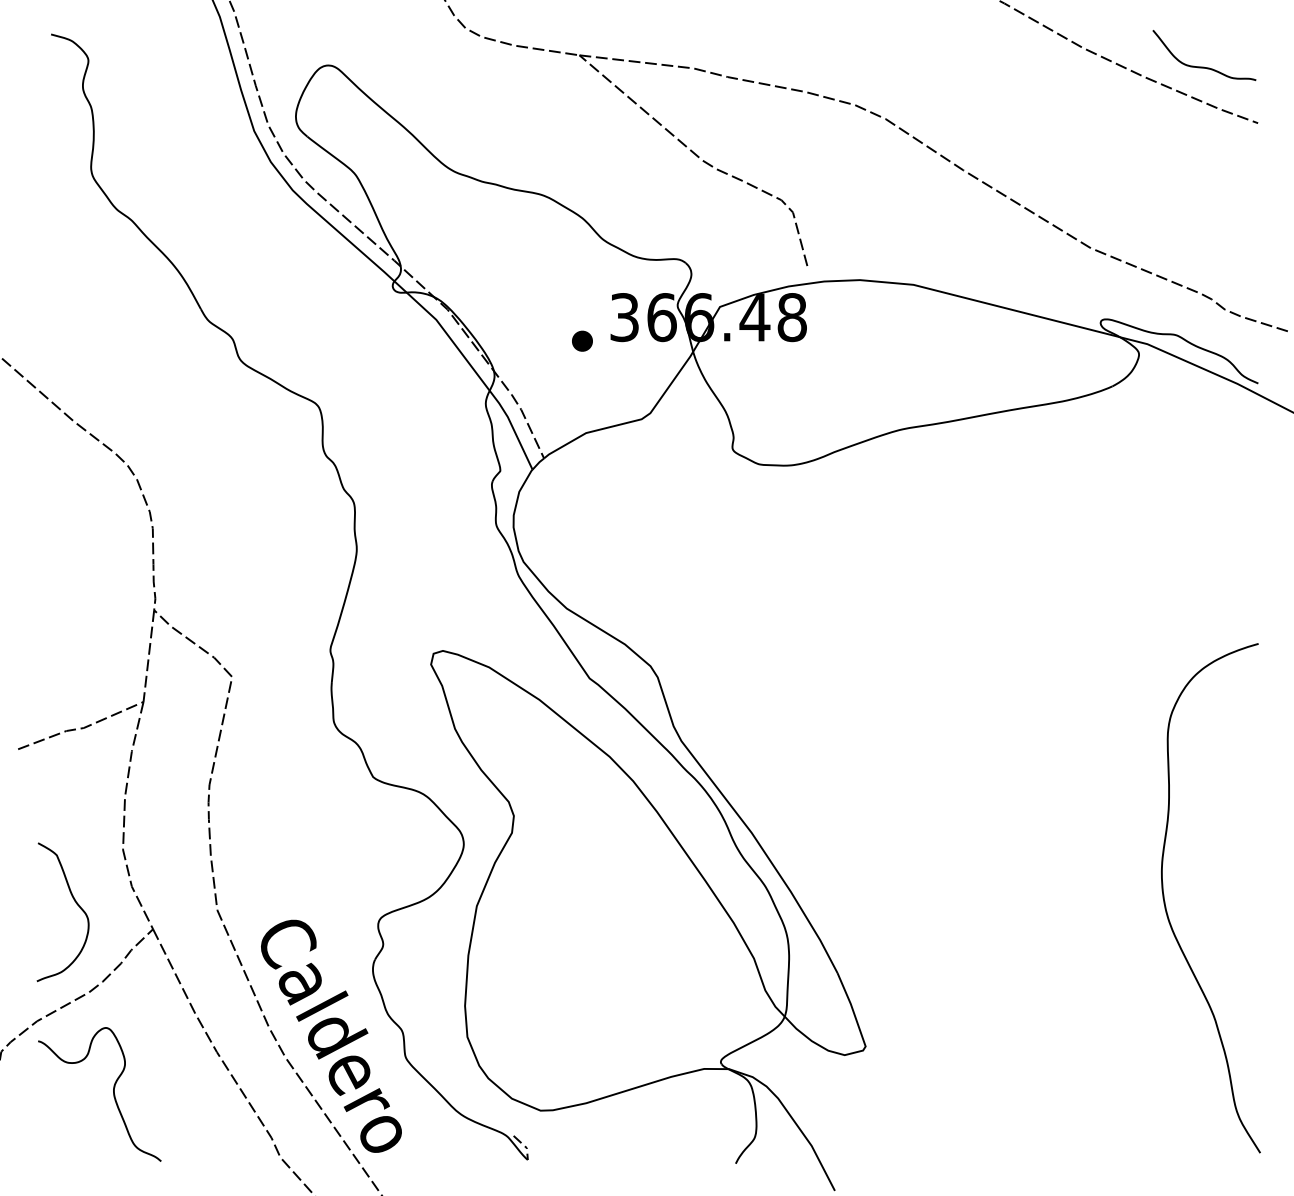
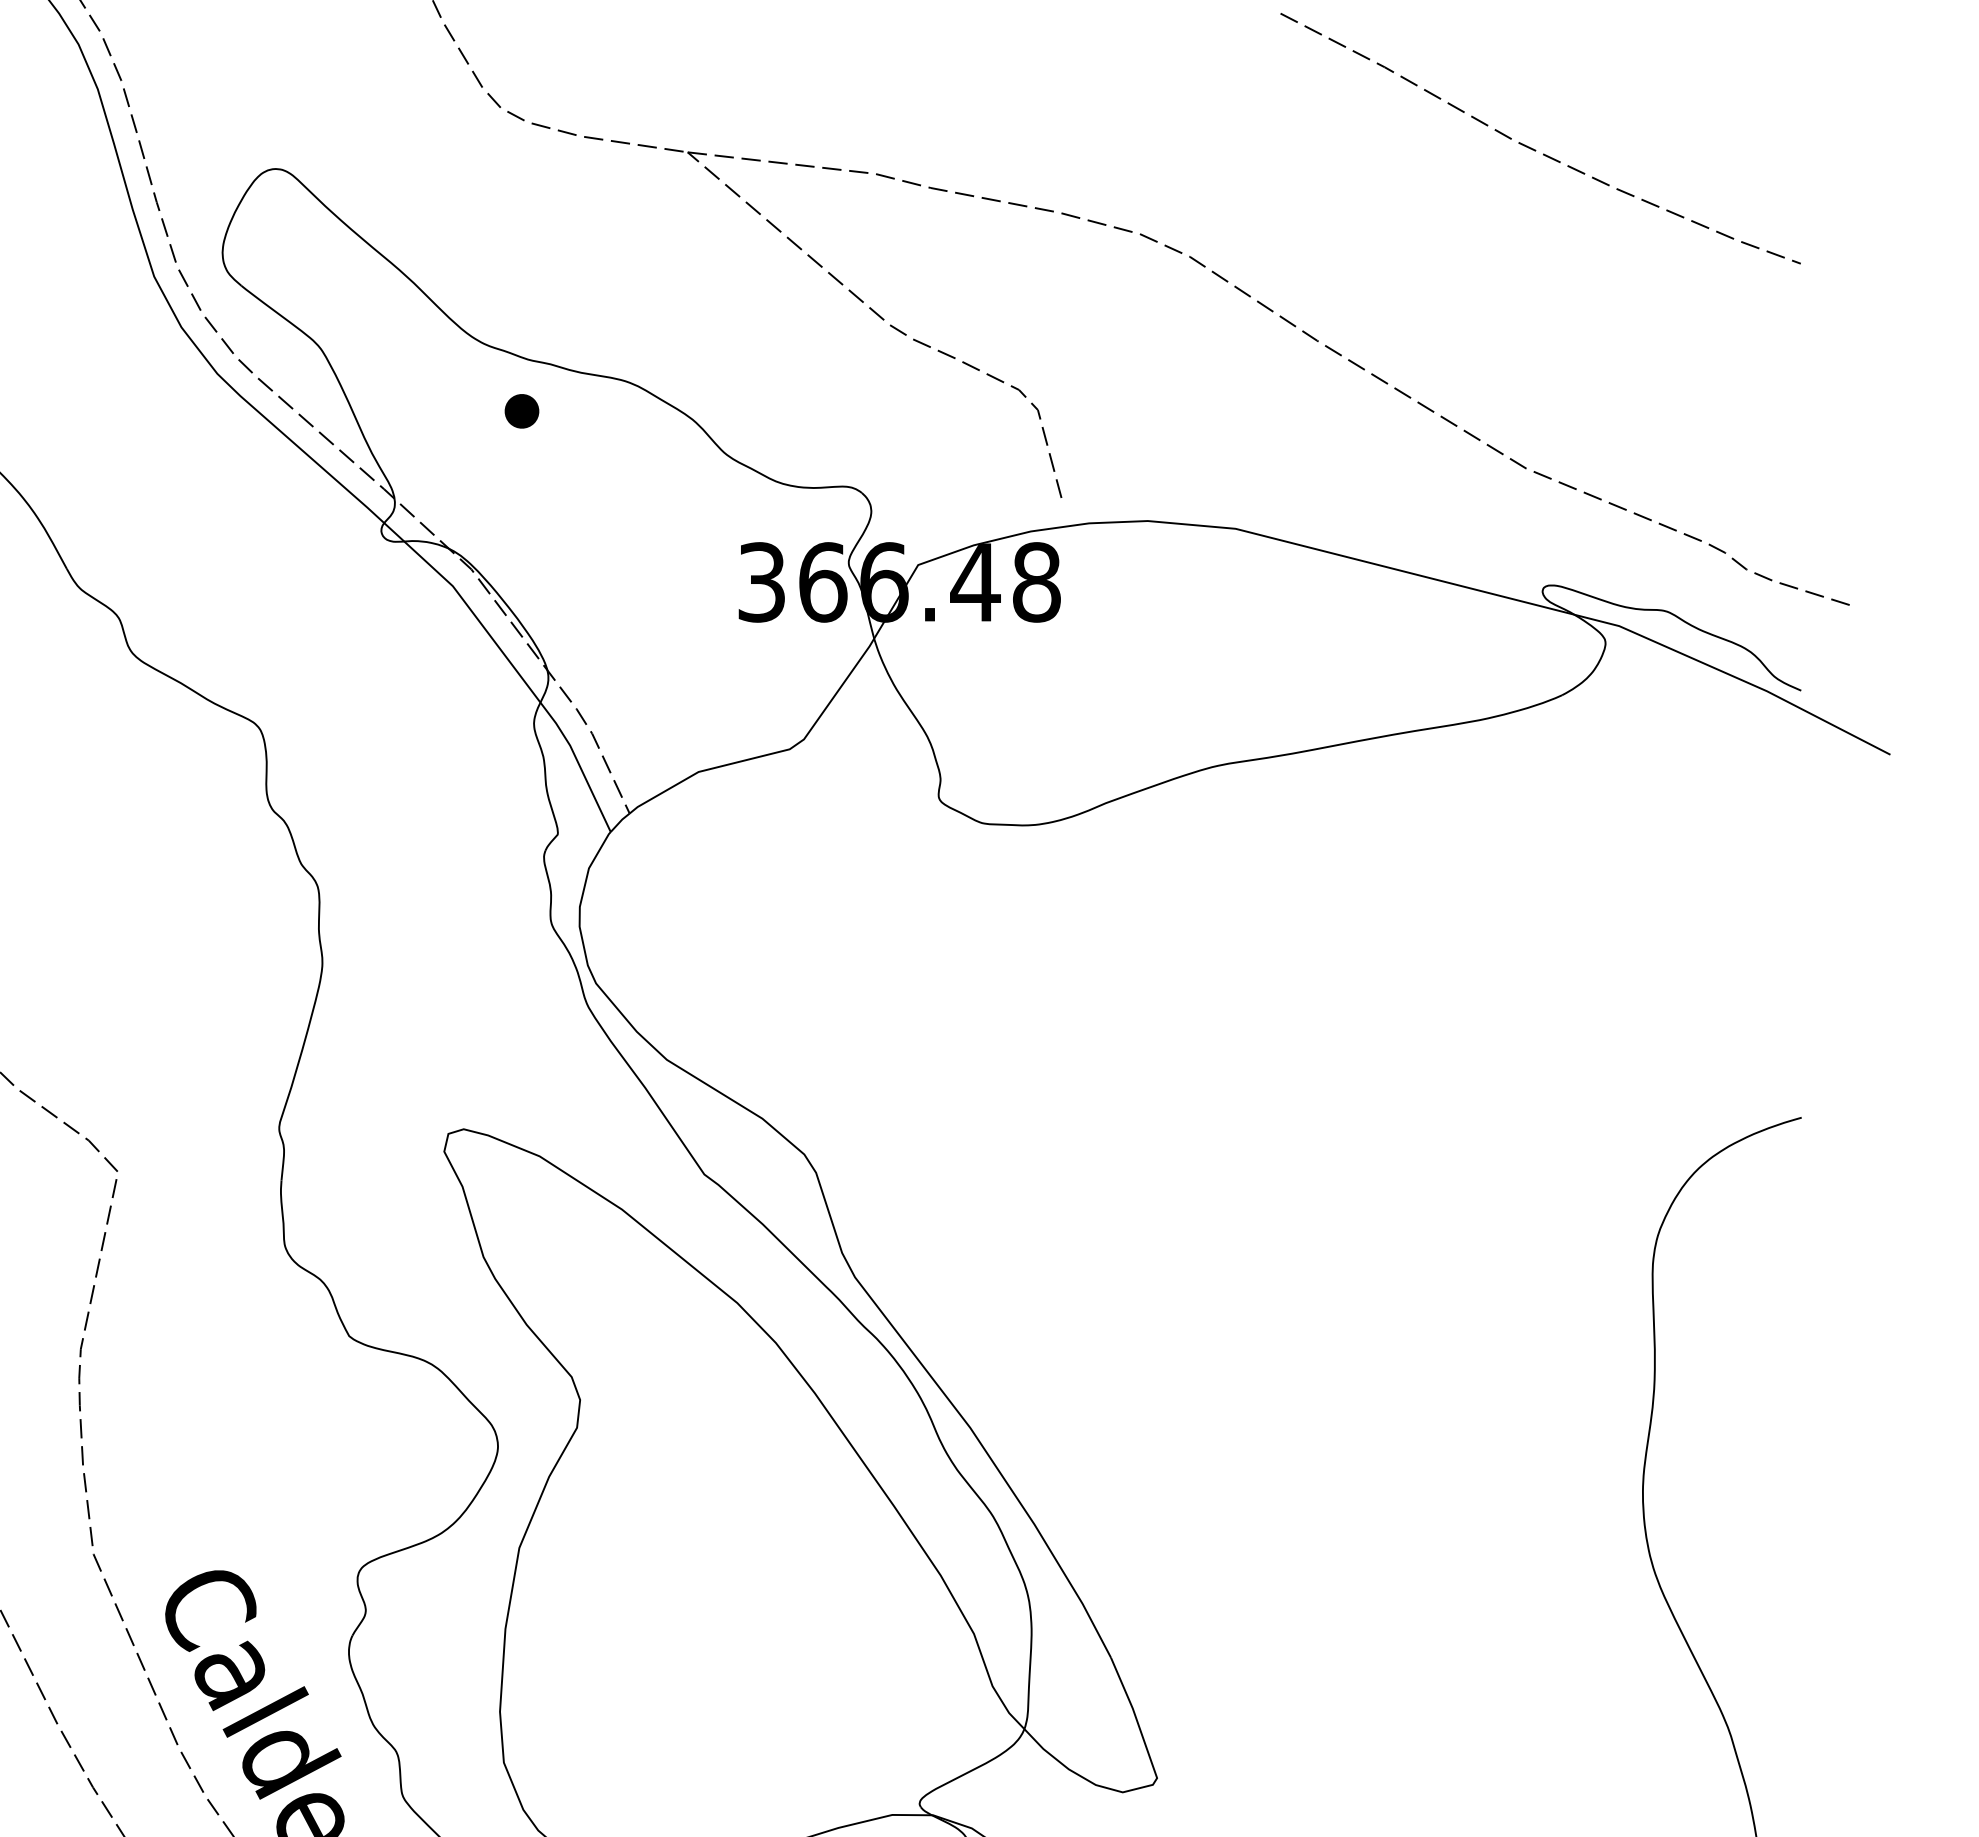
curve: (1204, 66) -> (1712, 170), removed
part: (582, 340) -> (522, 410), moved

